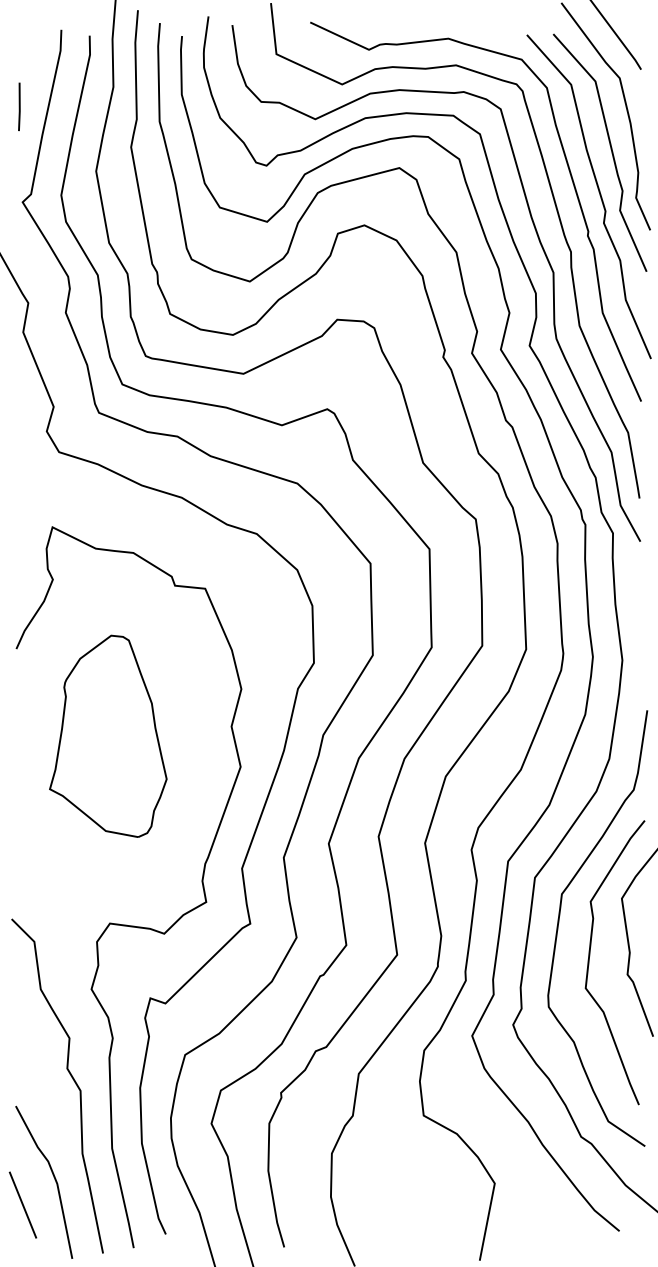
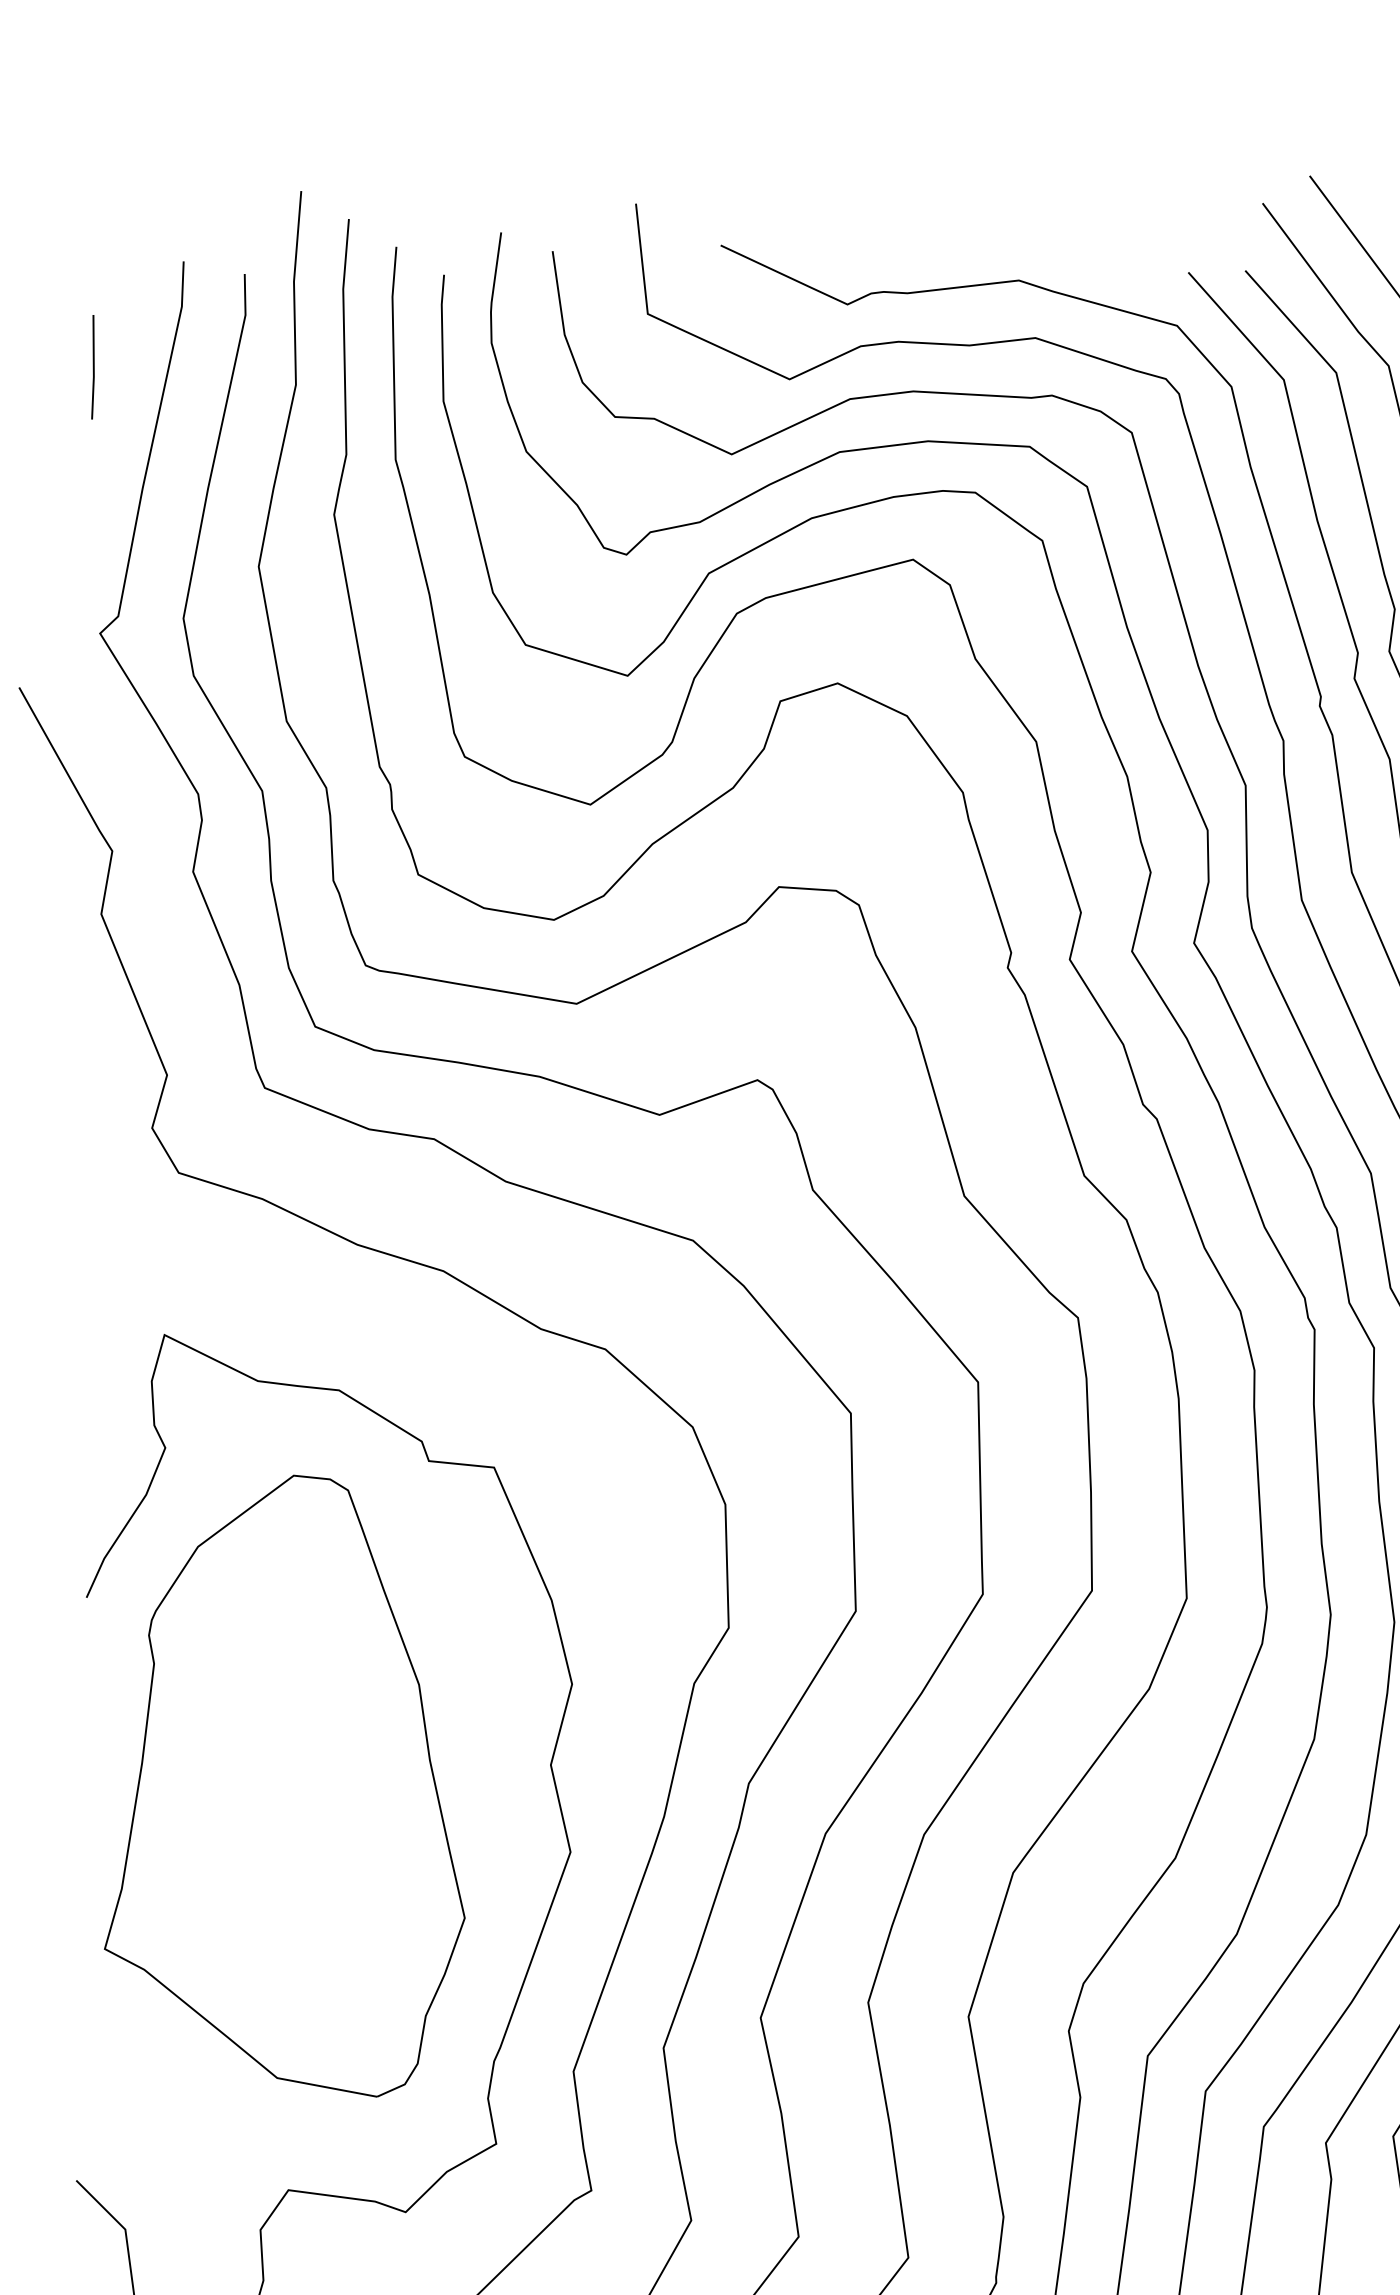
line: (19, 106) -> (93, 366), moved
part: (108, 736) -> (285, 1786), size x1.43

